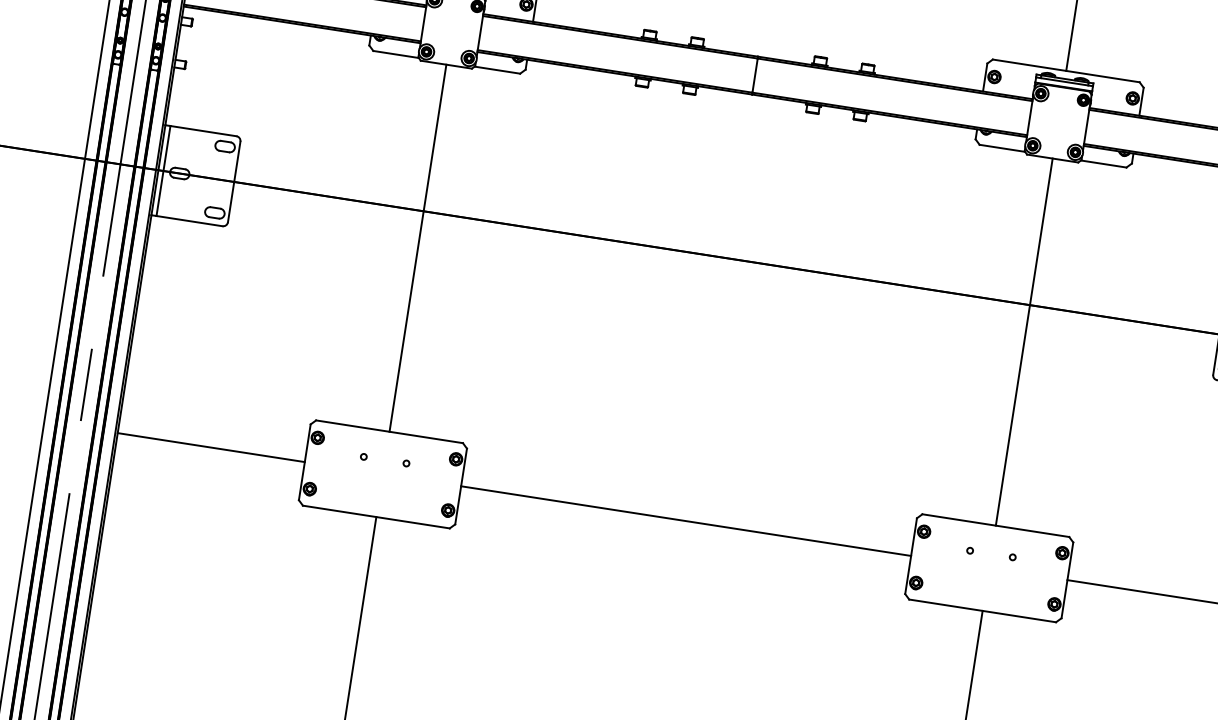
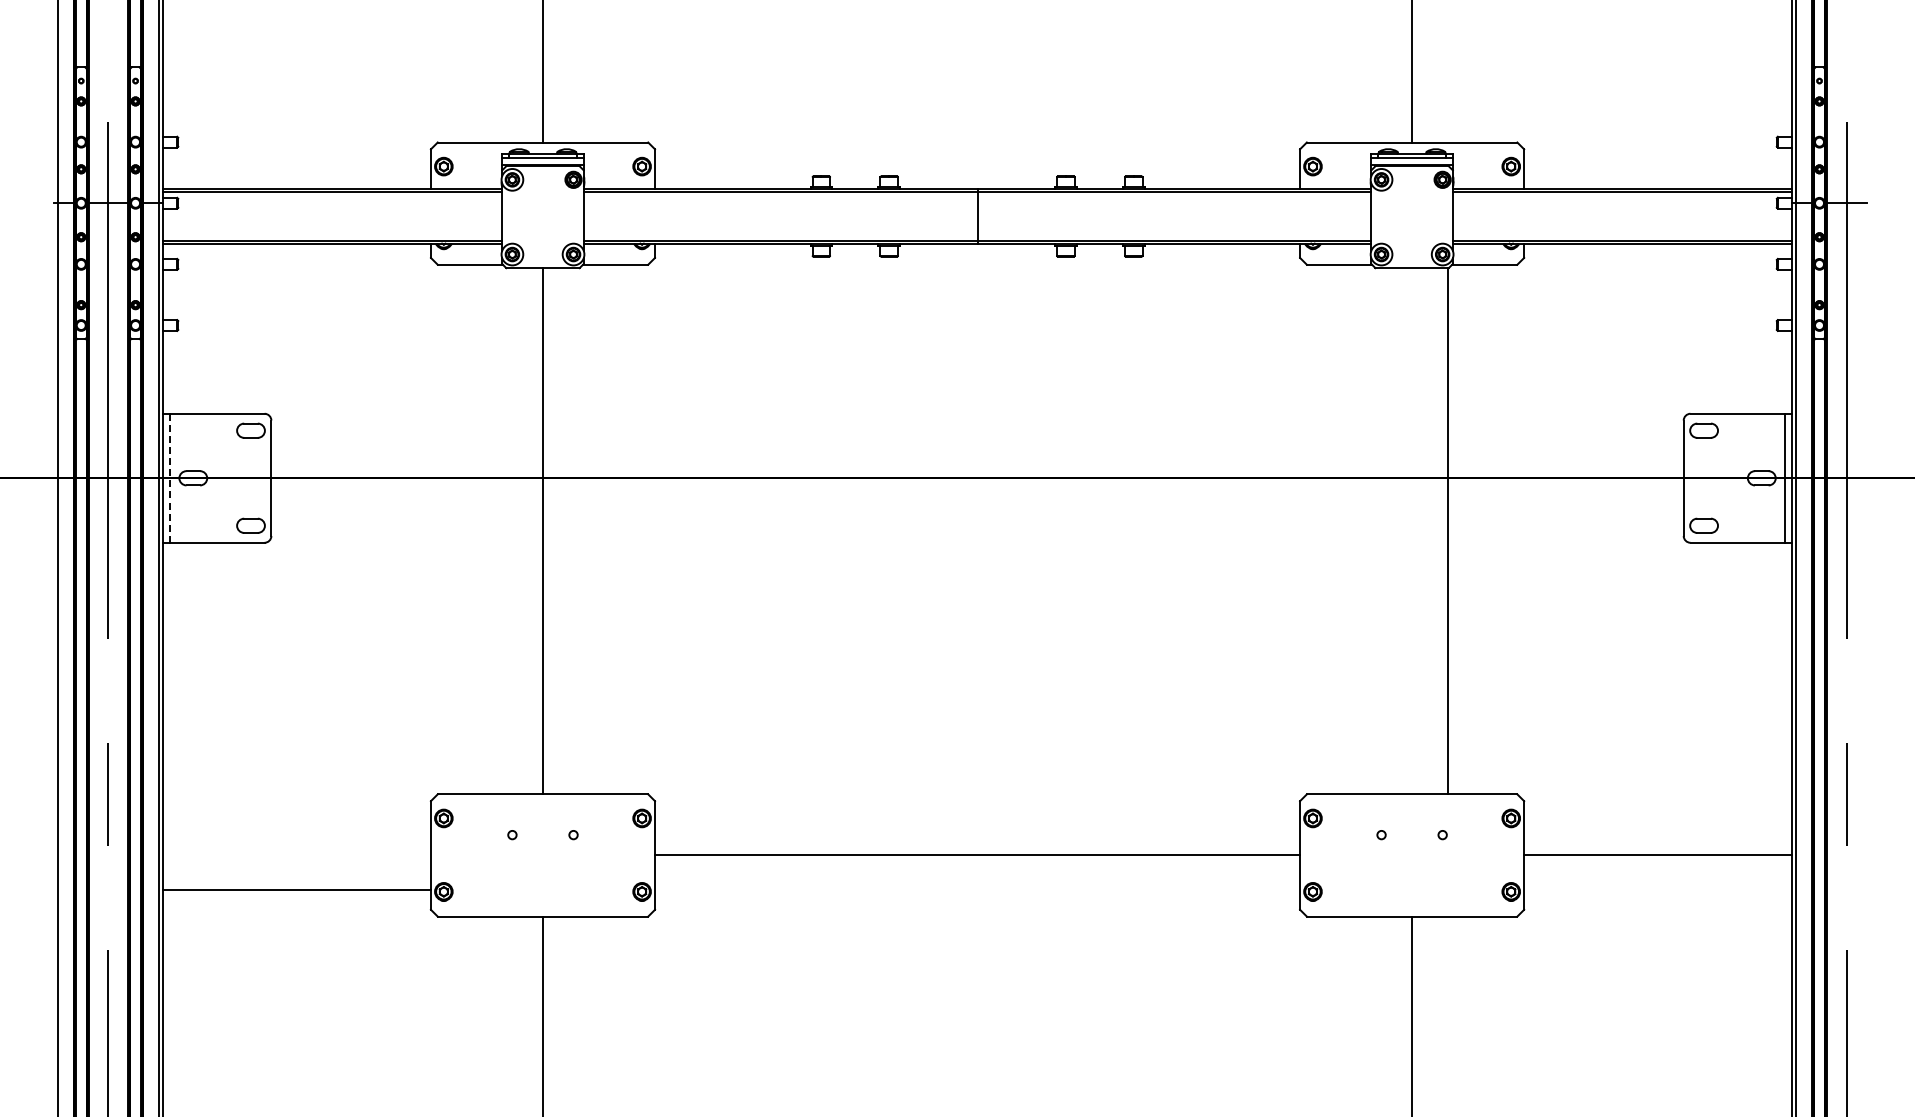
line: (163, 171) -> (170, 478), solid -> dashed
line: (1024, 342) -> (1448, 531), moved
line: (211, 447) -> (296, 890), moved

